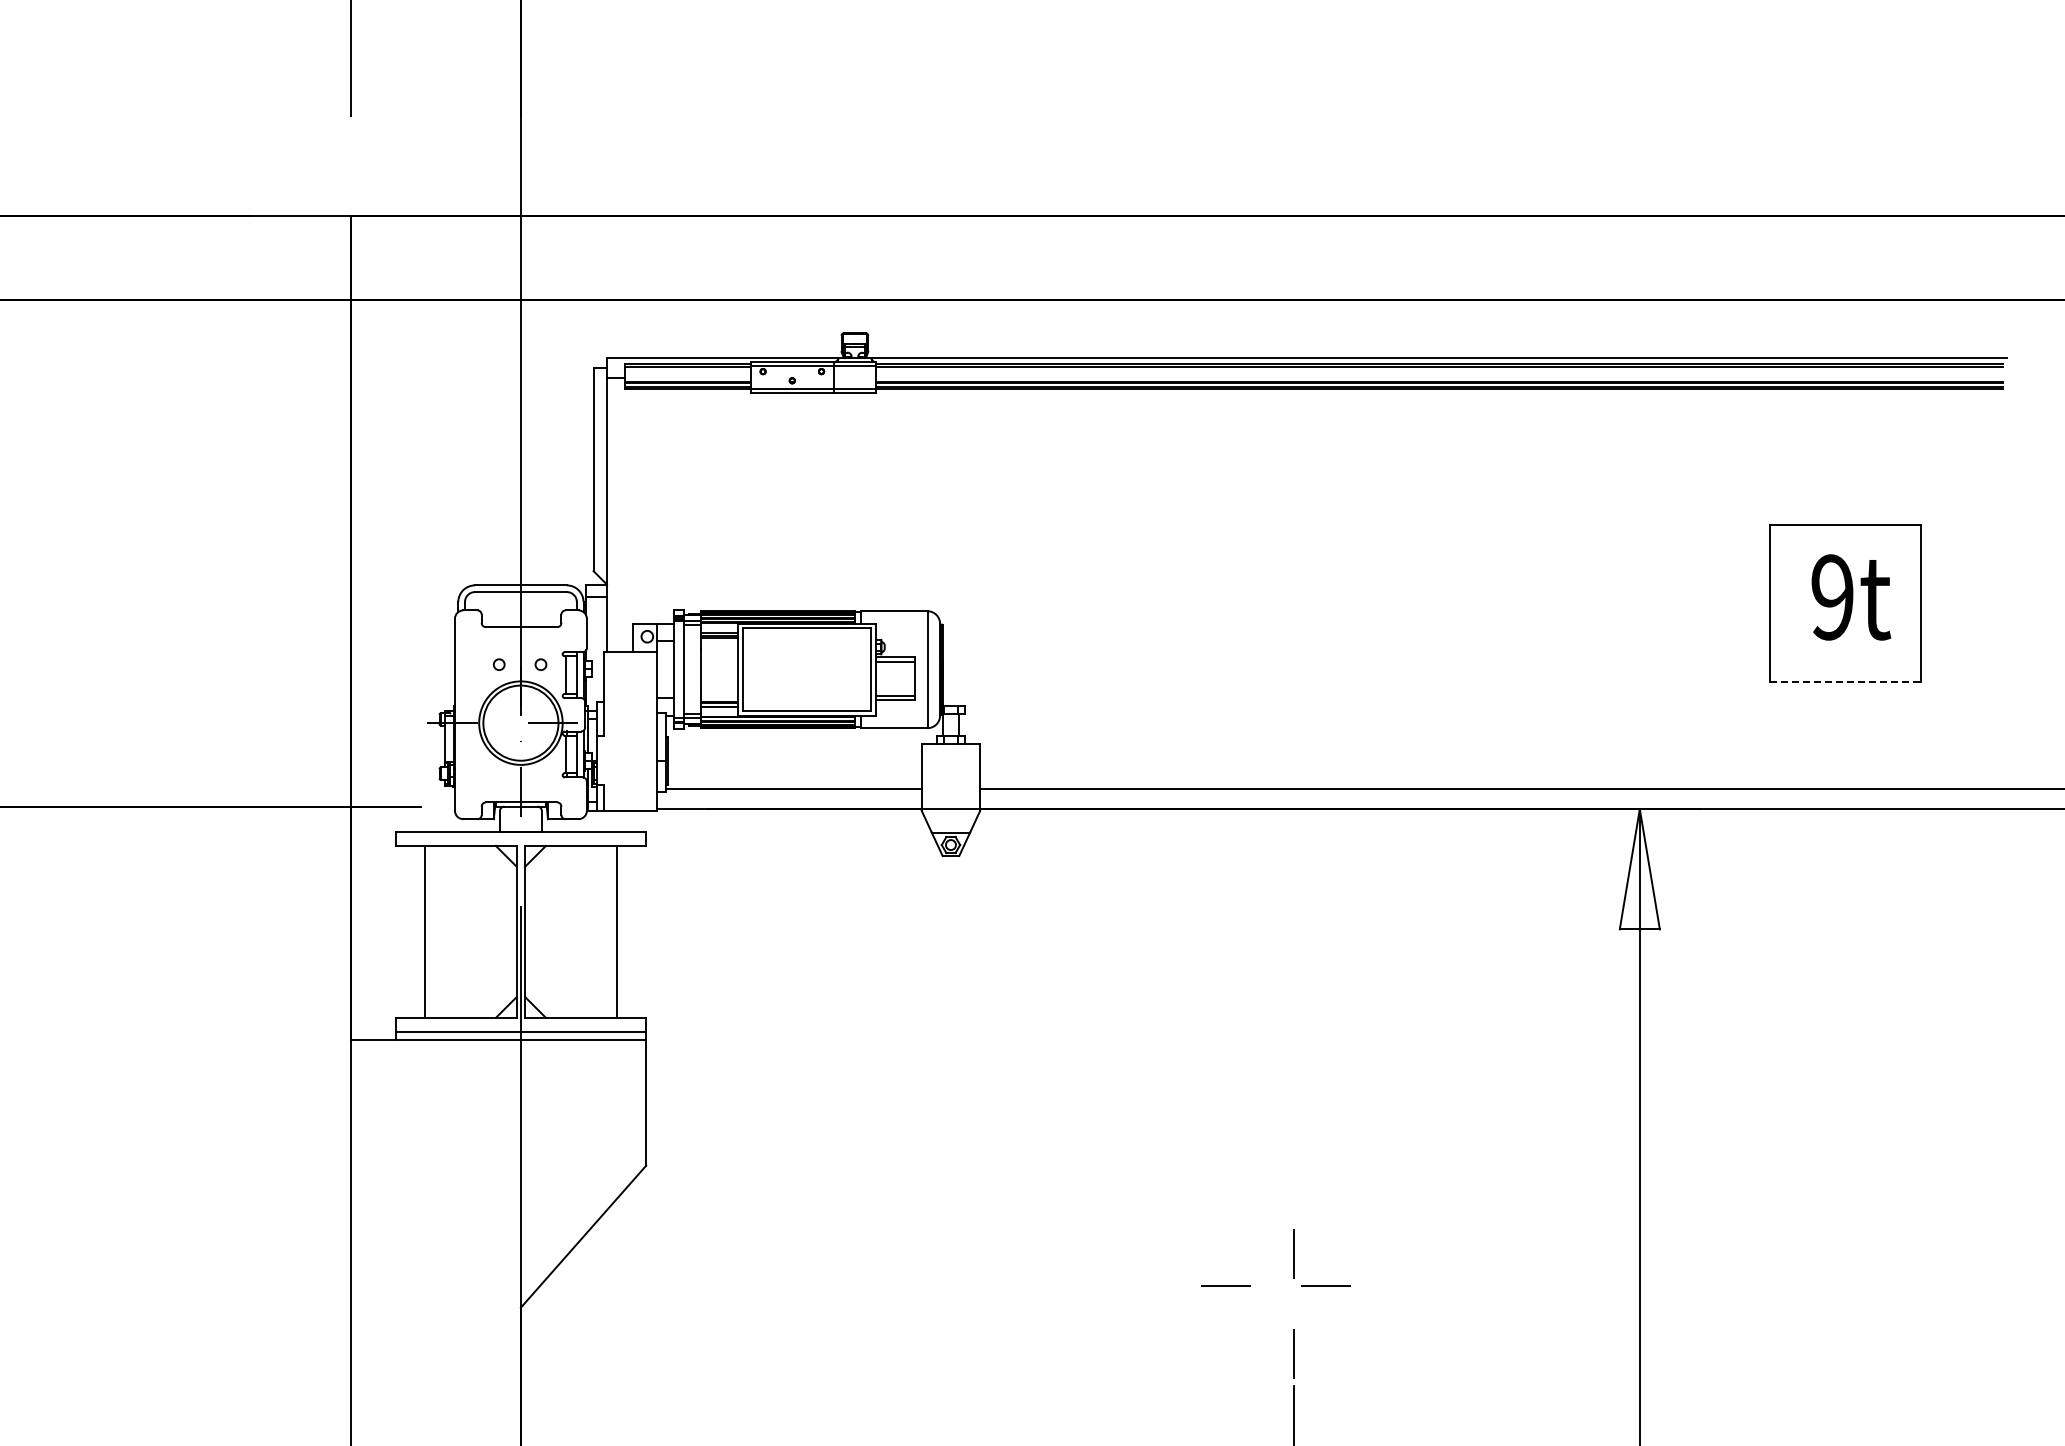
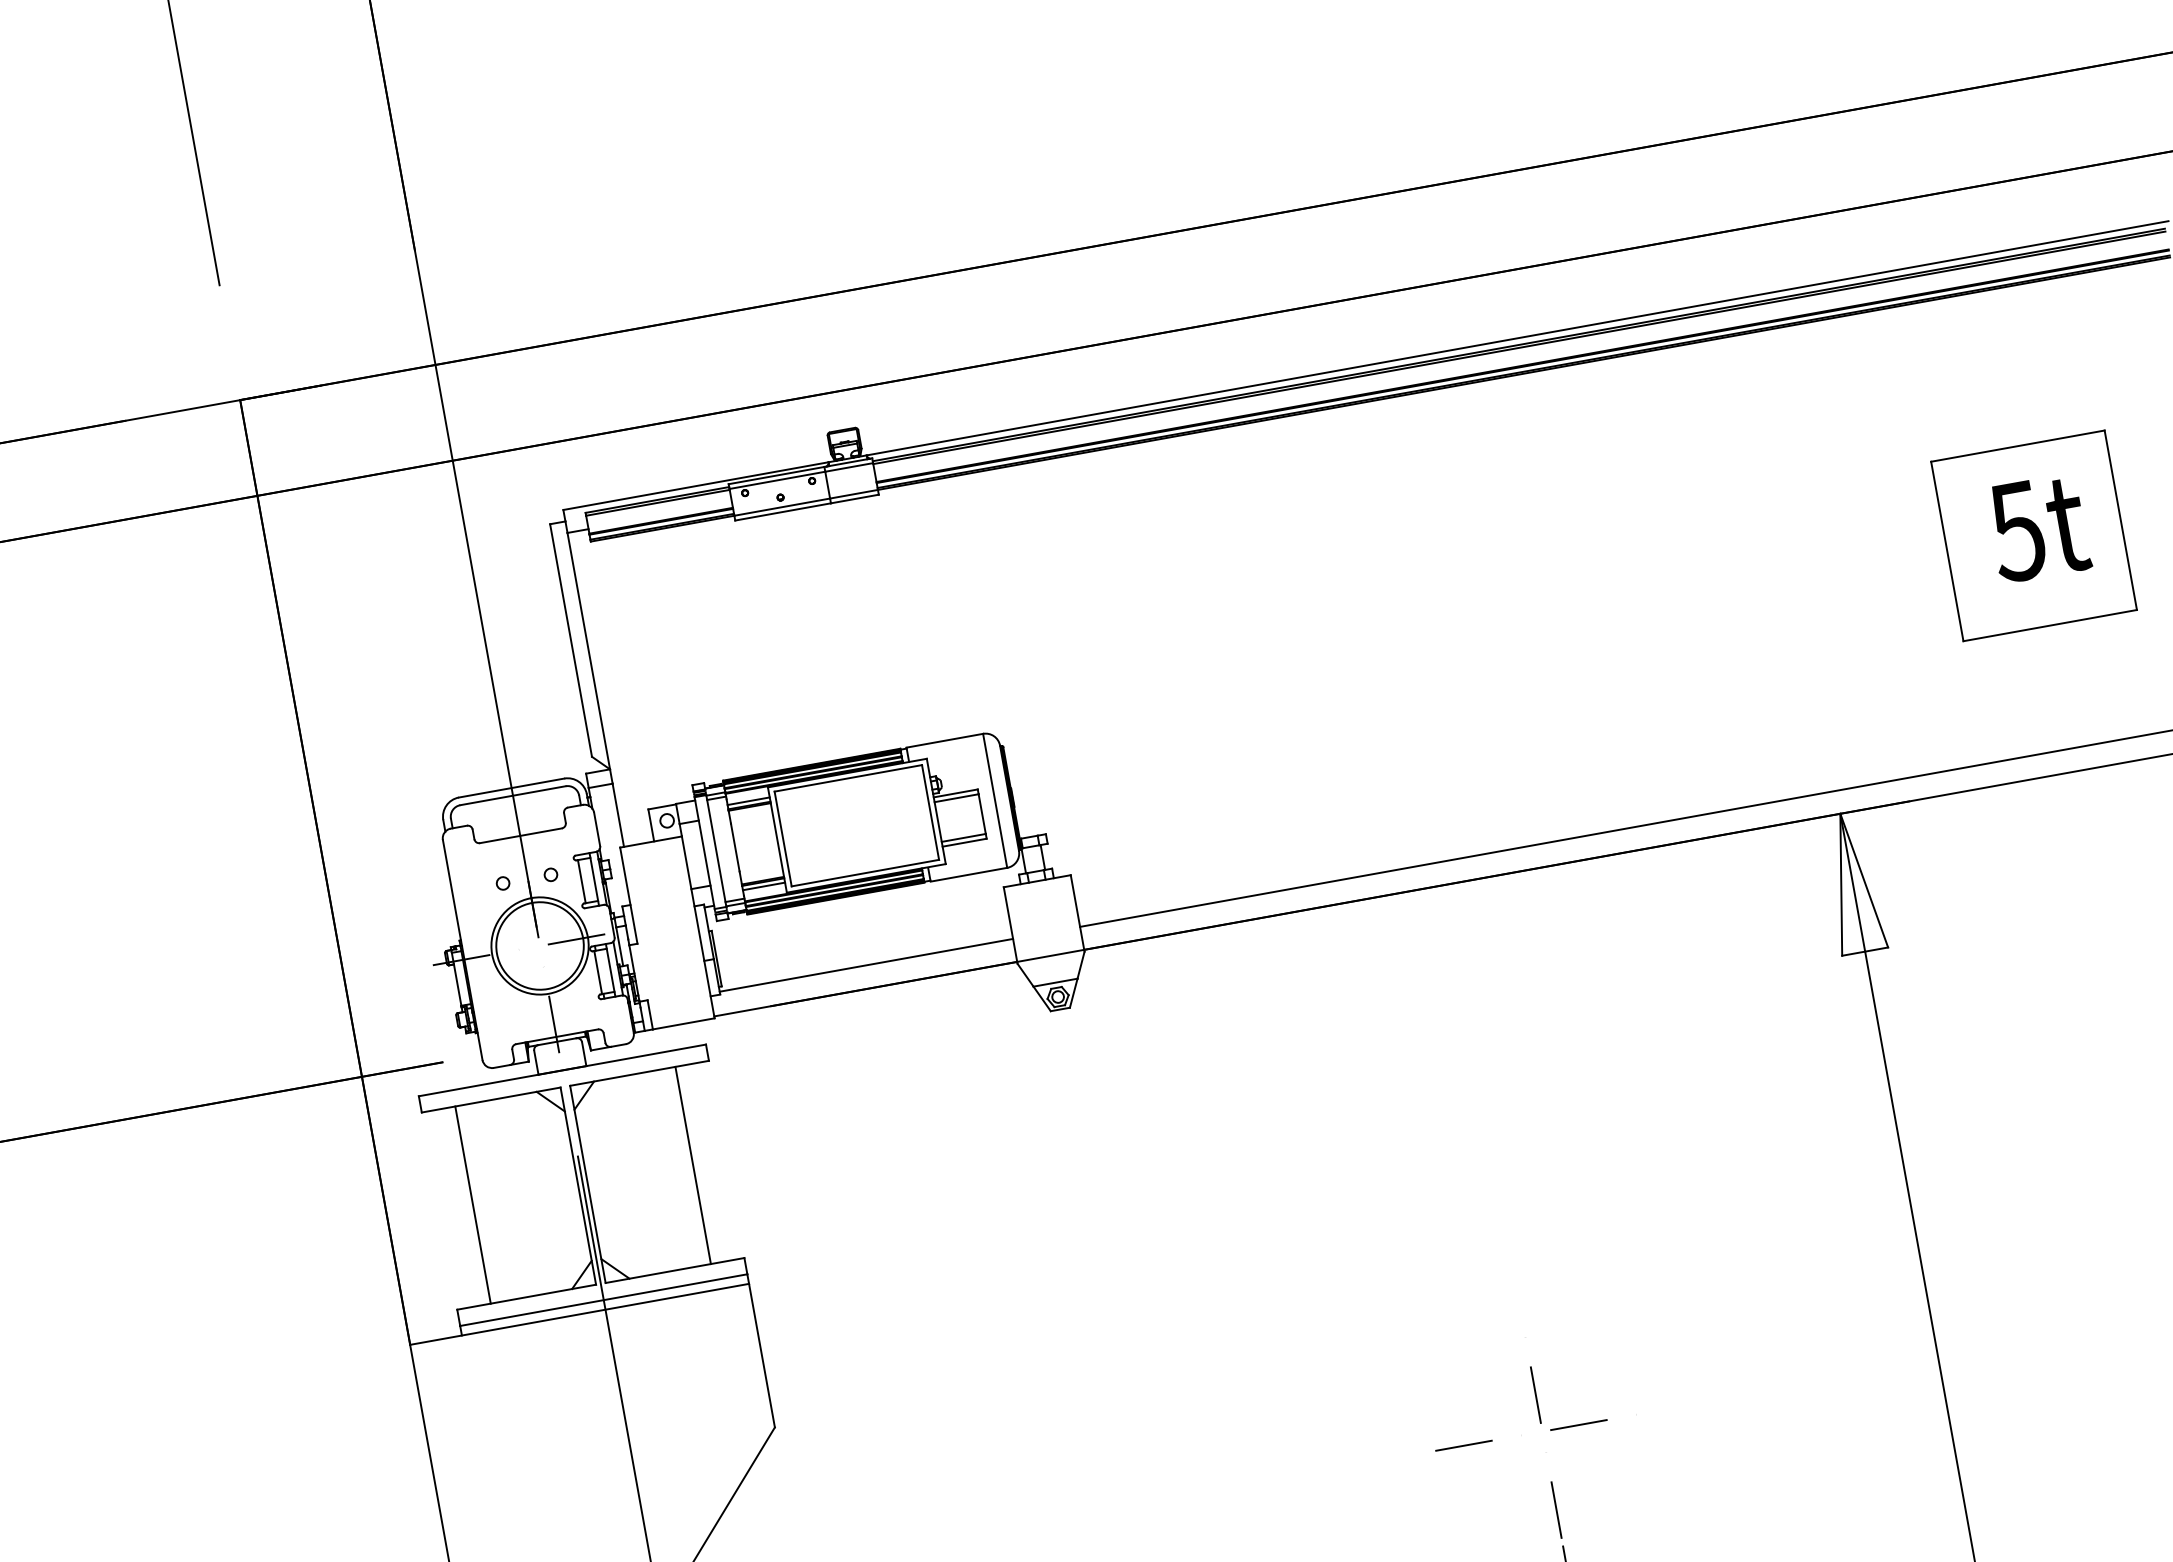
text: (1831, 597) -> (2016, 531), 9t -> 5t
line: (1845, 682) -> (2050, 626), dashed -> solid

